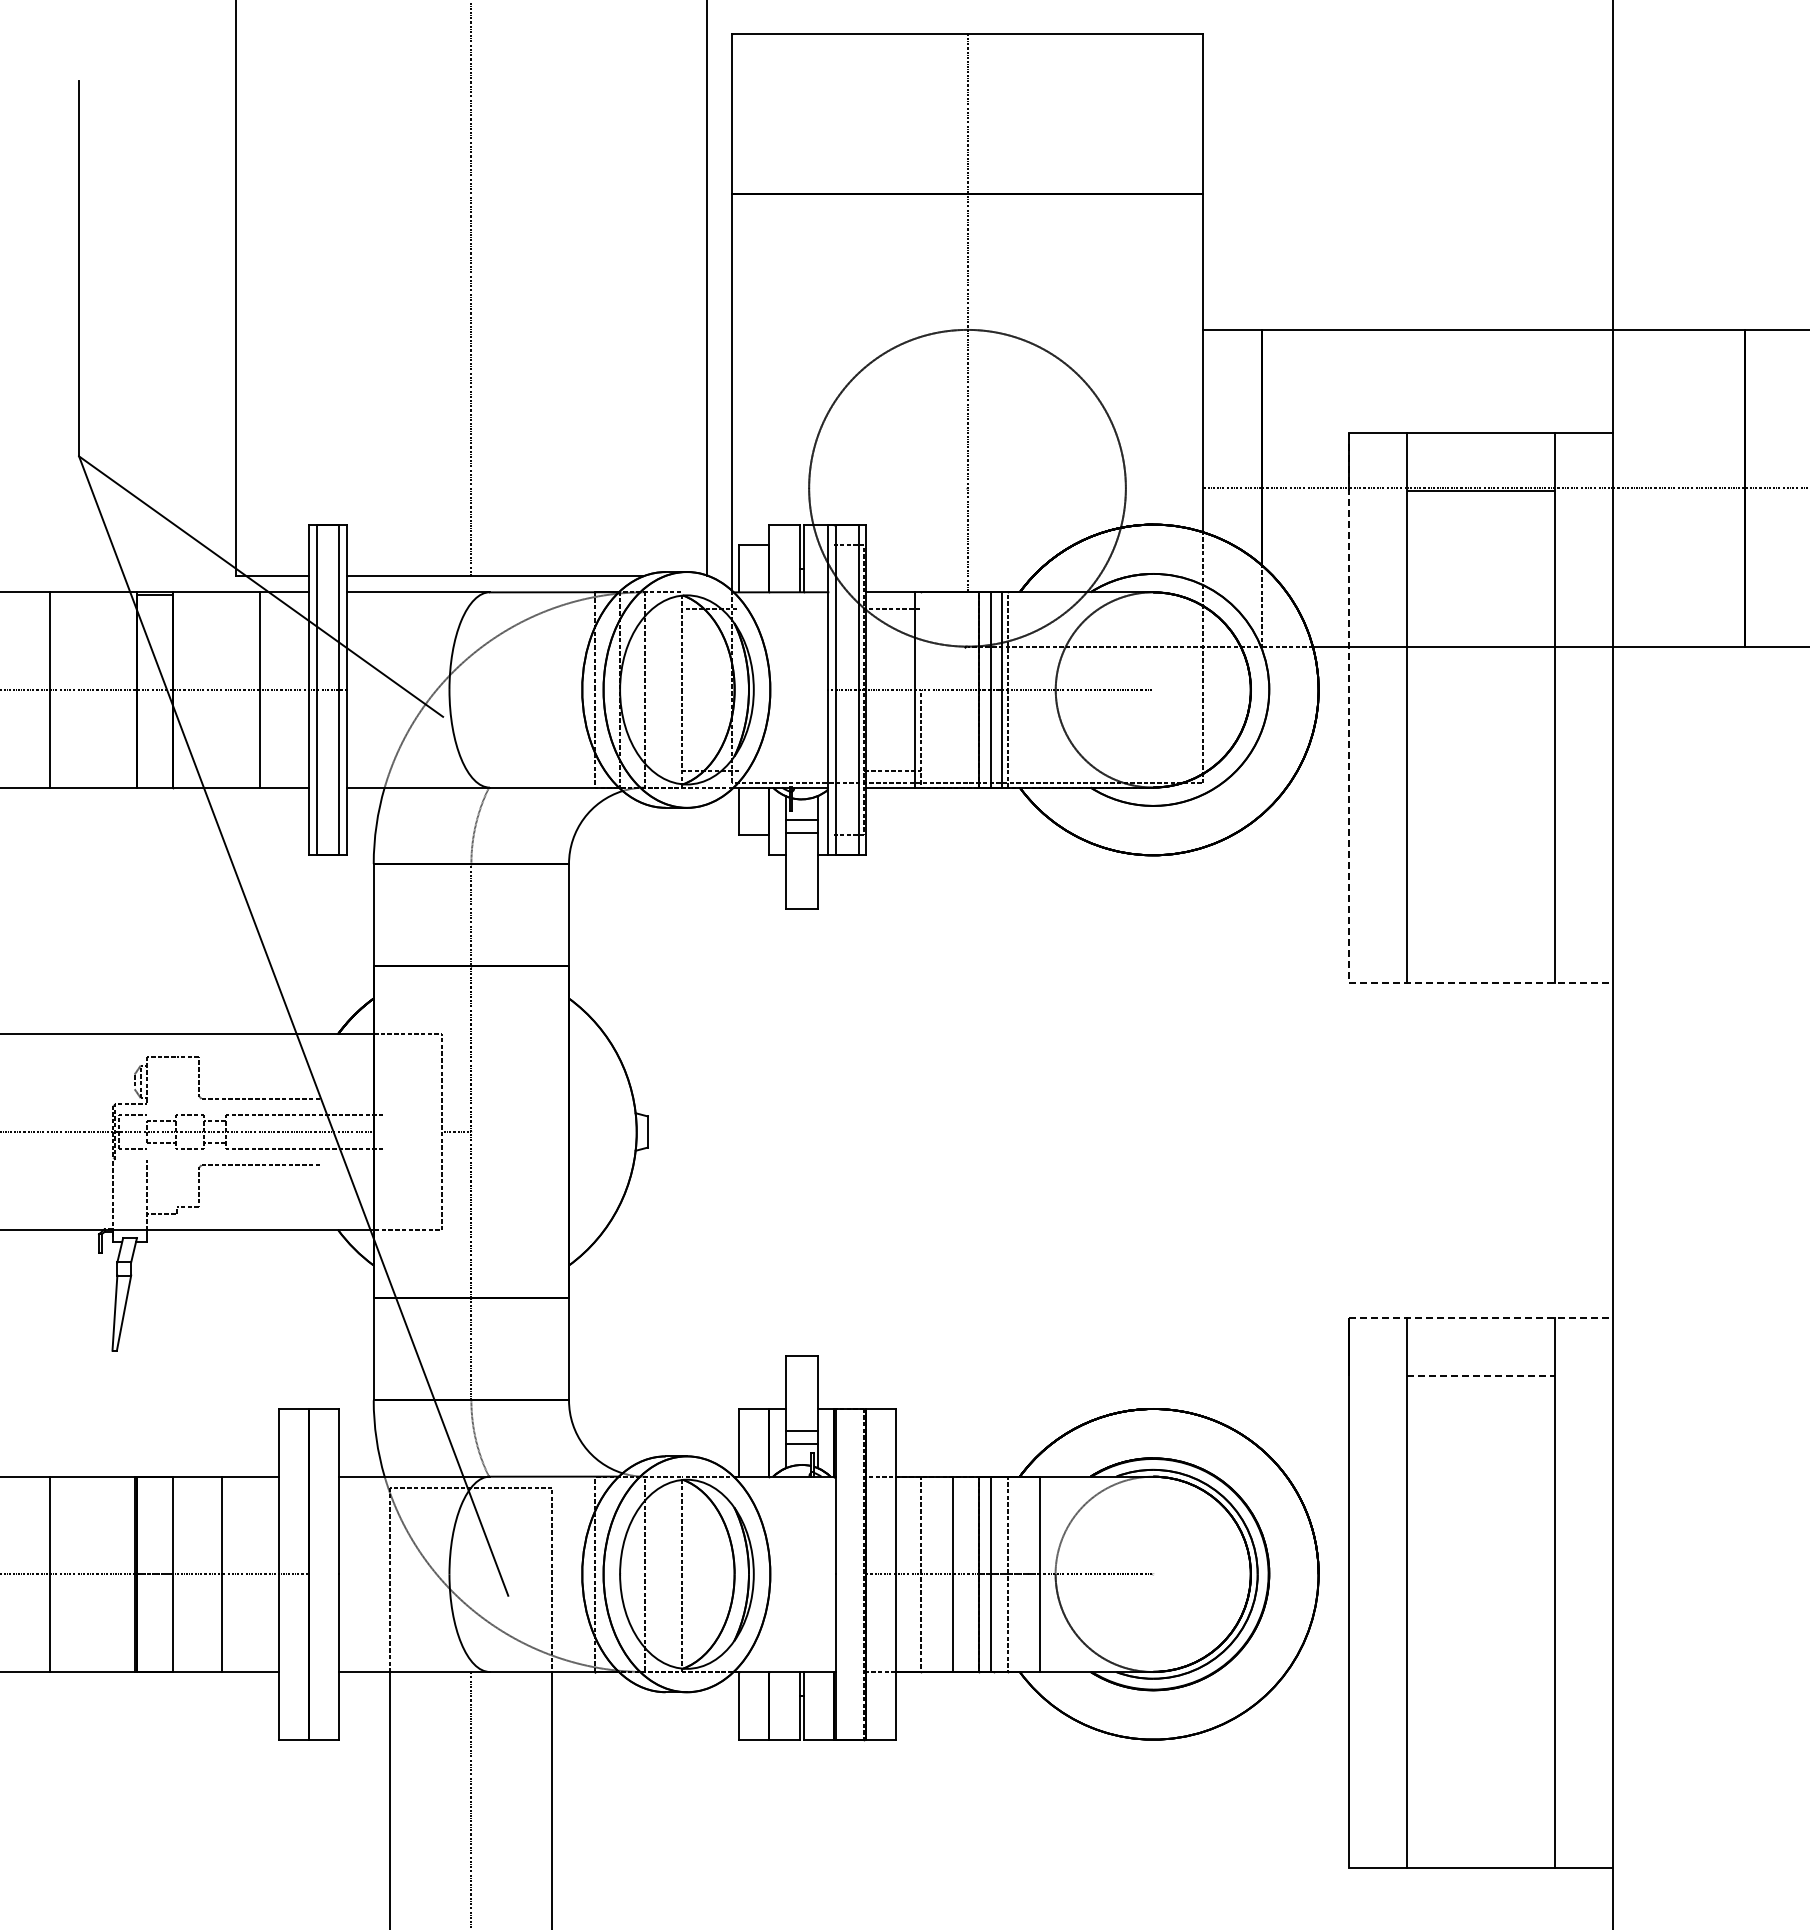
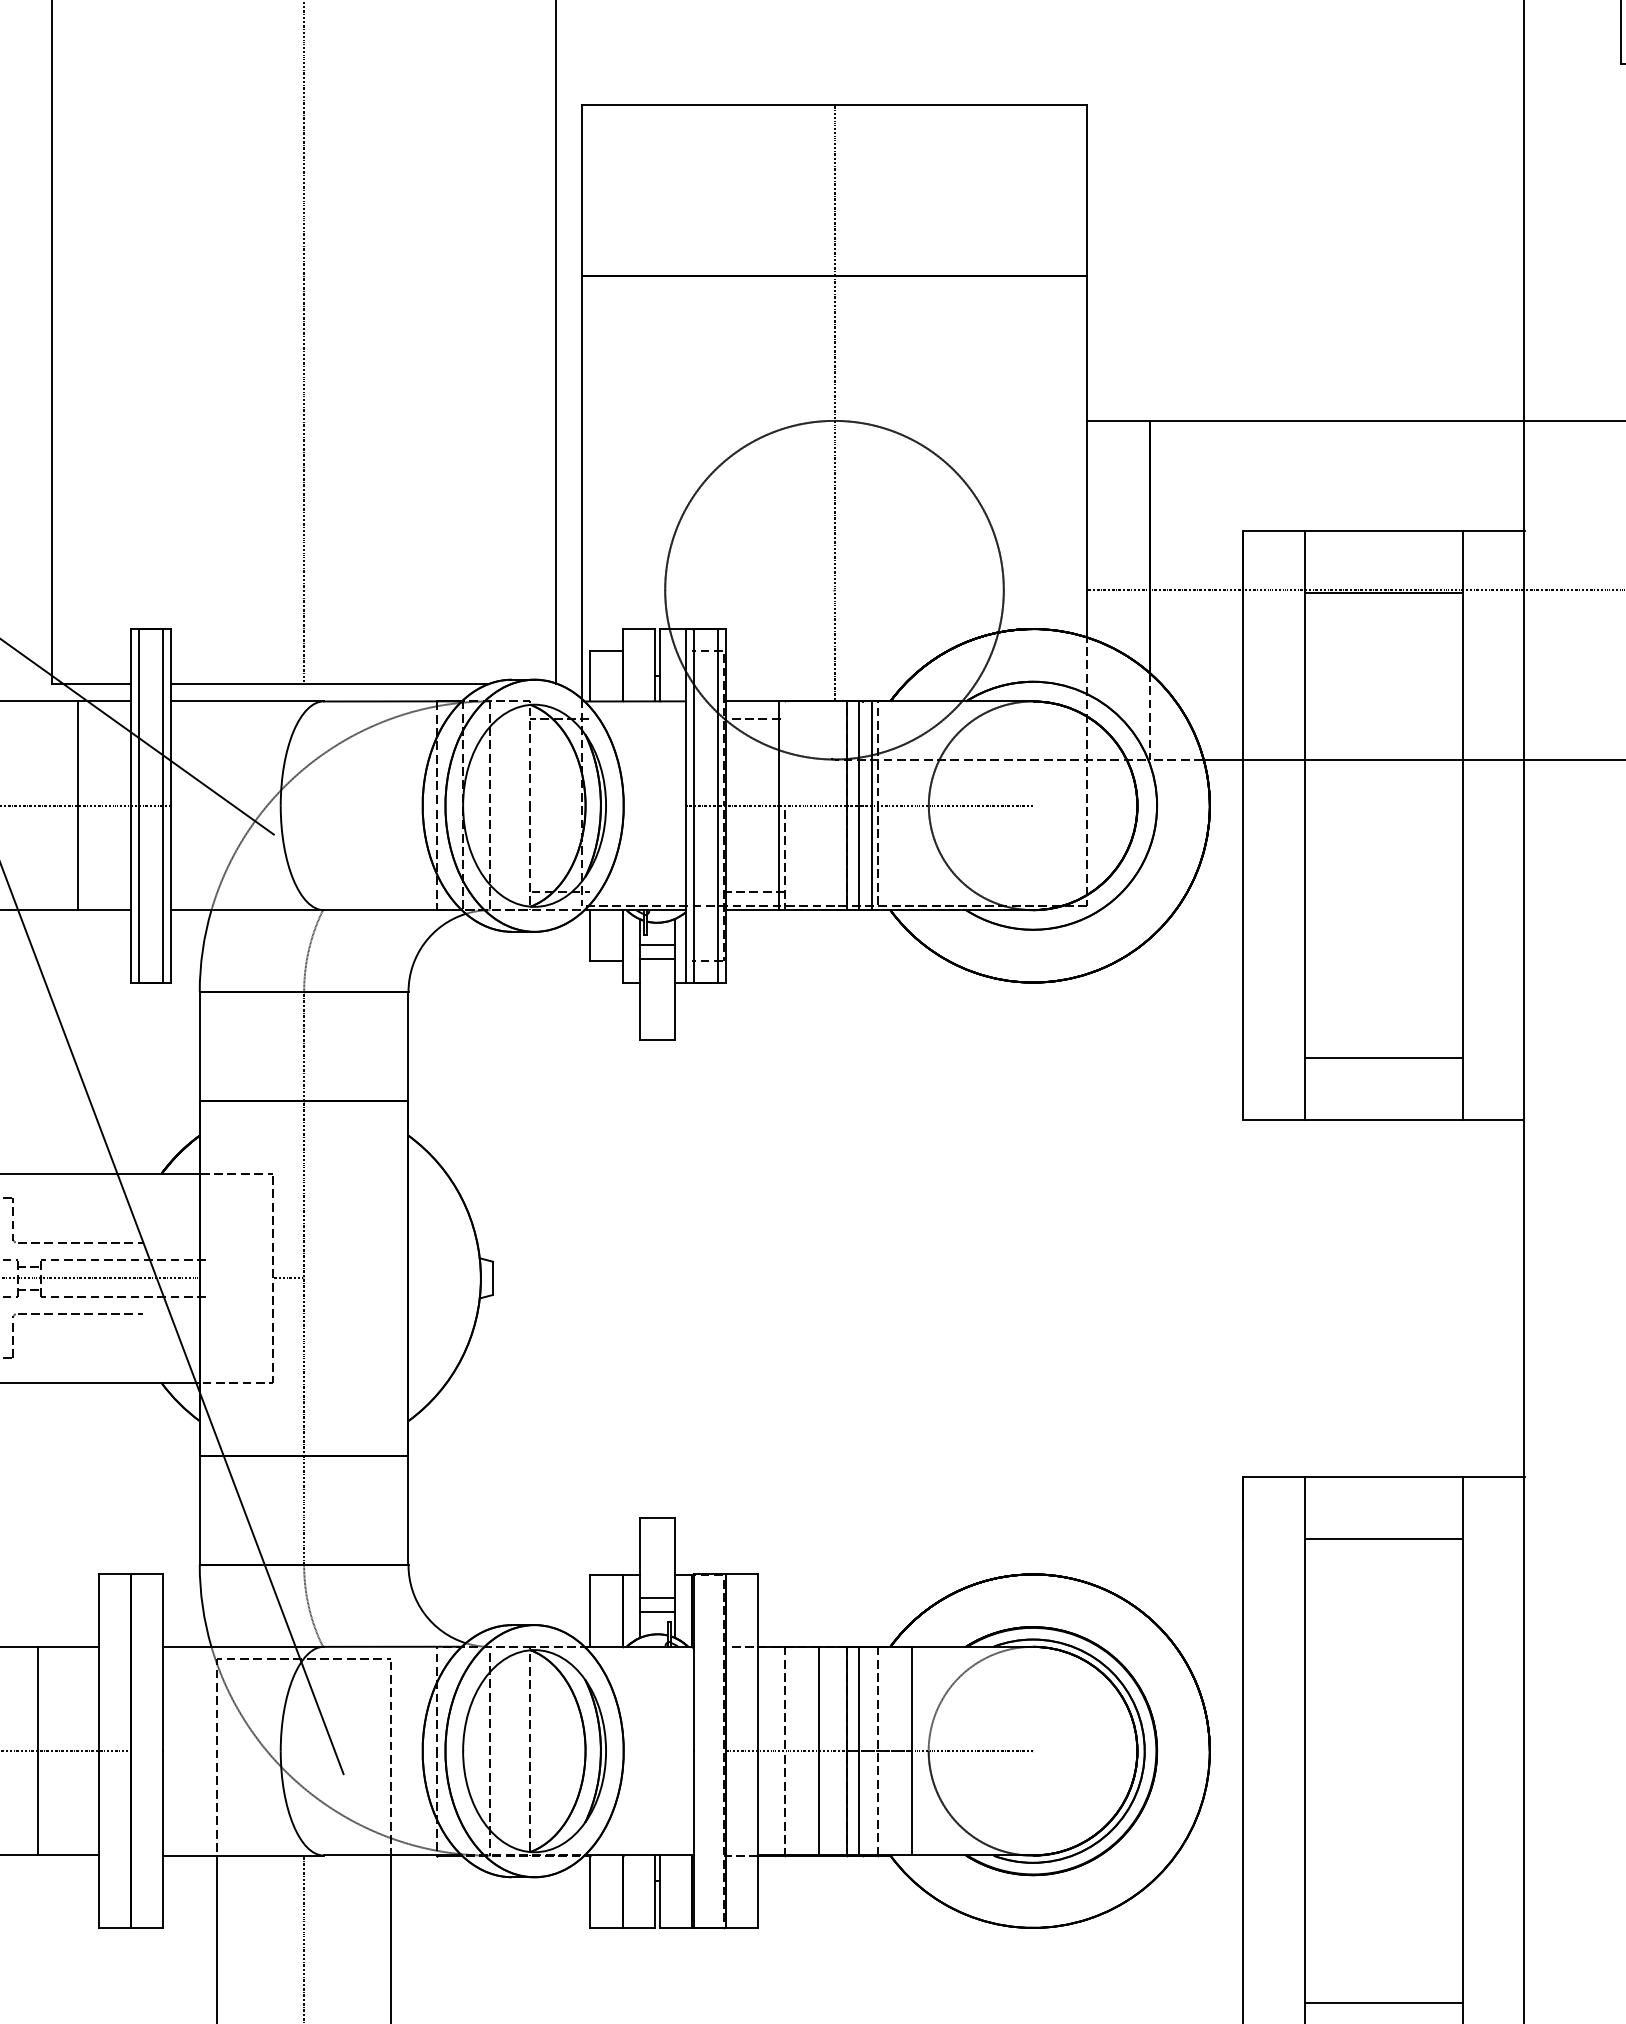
line: (1349, 840) -> (1242, 966), dashed -> solid
line: (1480, 925) -> (1382, 1057), added
line: (1481, 1317) -> (1383, 1476), dashed -> solid
line: (1481, 1375) -> (1383, 1538), dashed -> solid
line: (1480, 1809) -> (1382, 2002), added

